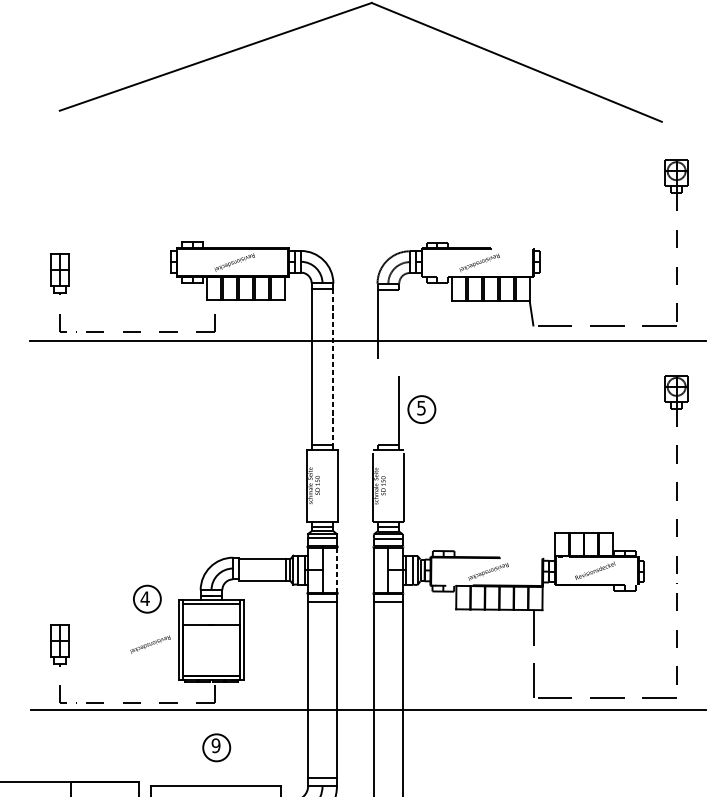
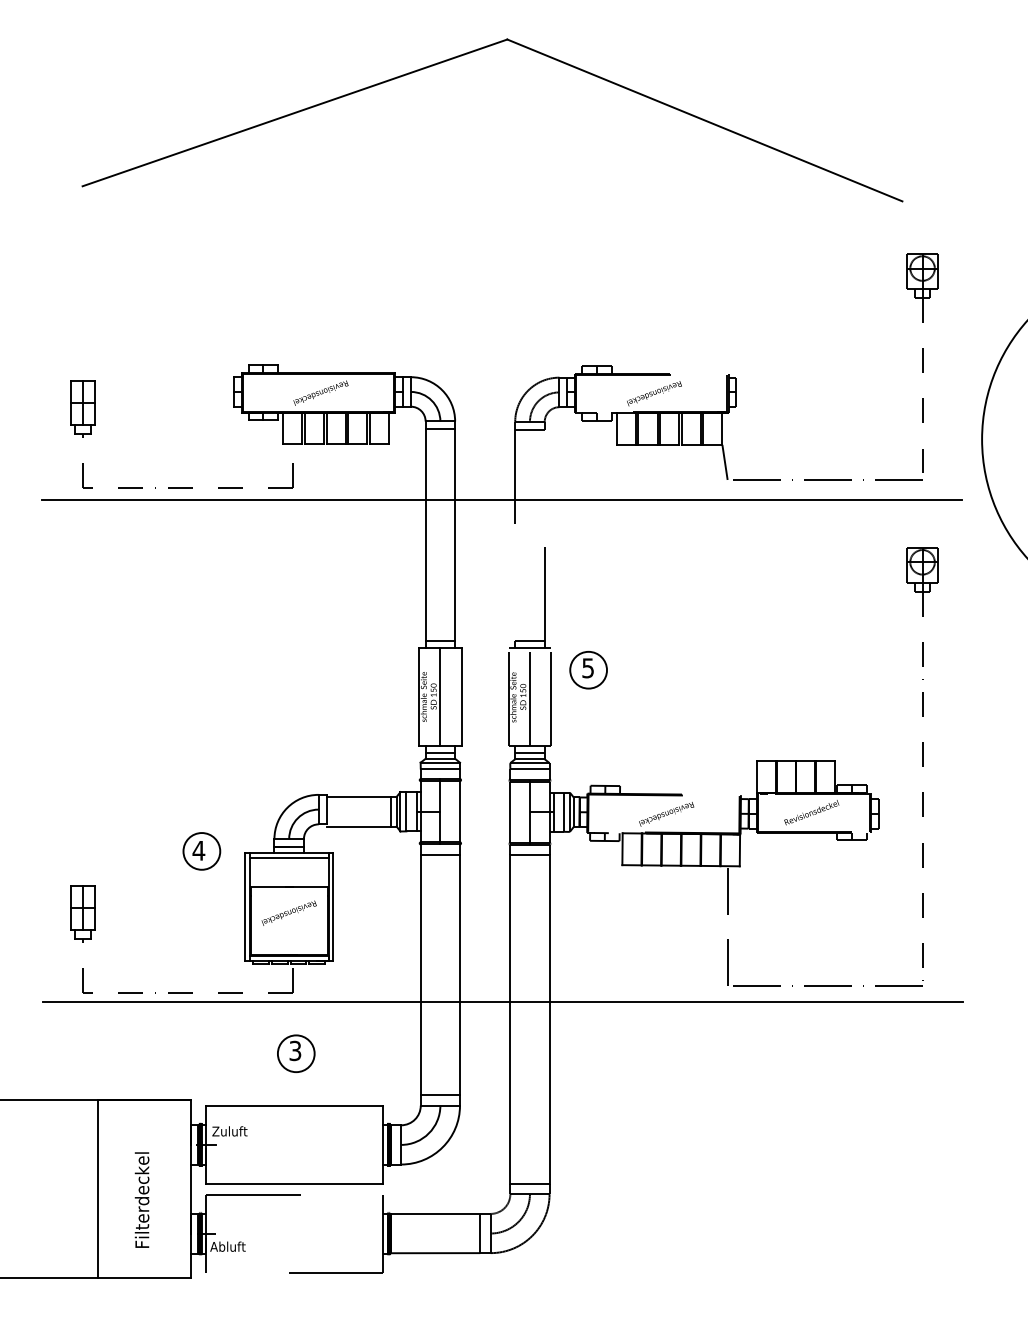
line: (333, 367) -> (455, 535), dashed -> solid
part: (421, 409) -> (588, 670), moved
line: (322, 485) -> (440, 696), added
line: (388, 486) -> (529, 697), added
line: (337, 569) -> (460, 811), dashed -> solid
text: (150, 644) -> (288, 912), moved
text: (216, 745) -> (295, 1050), 9 -> 3

